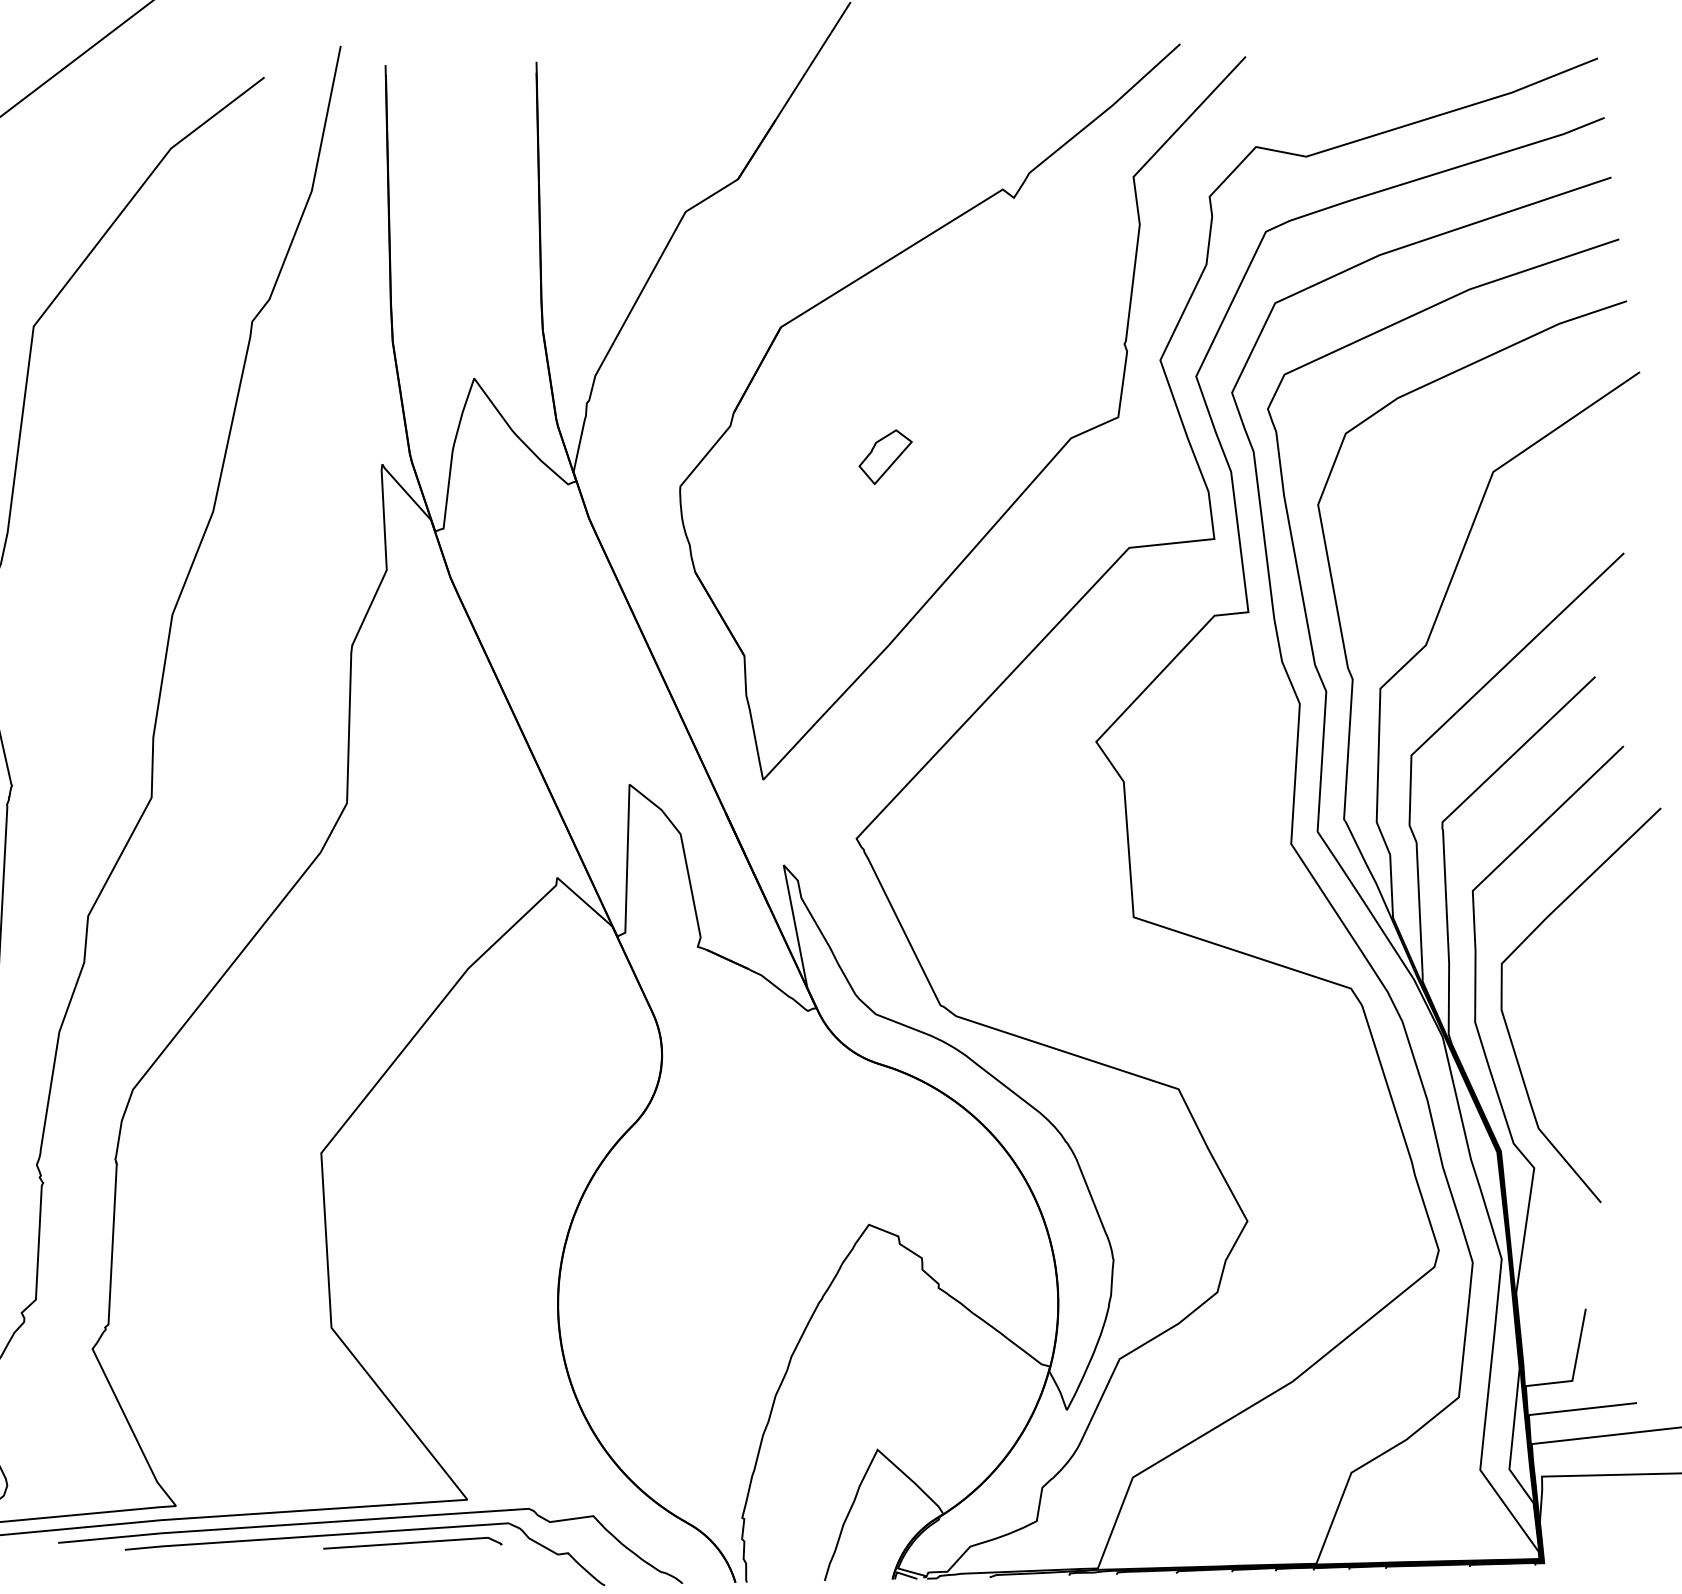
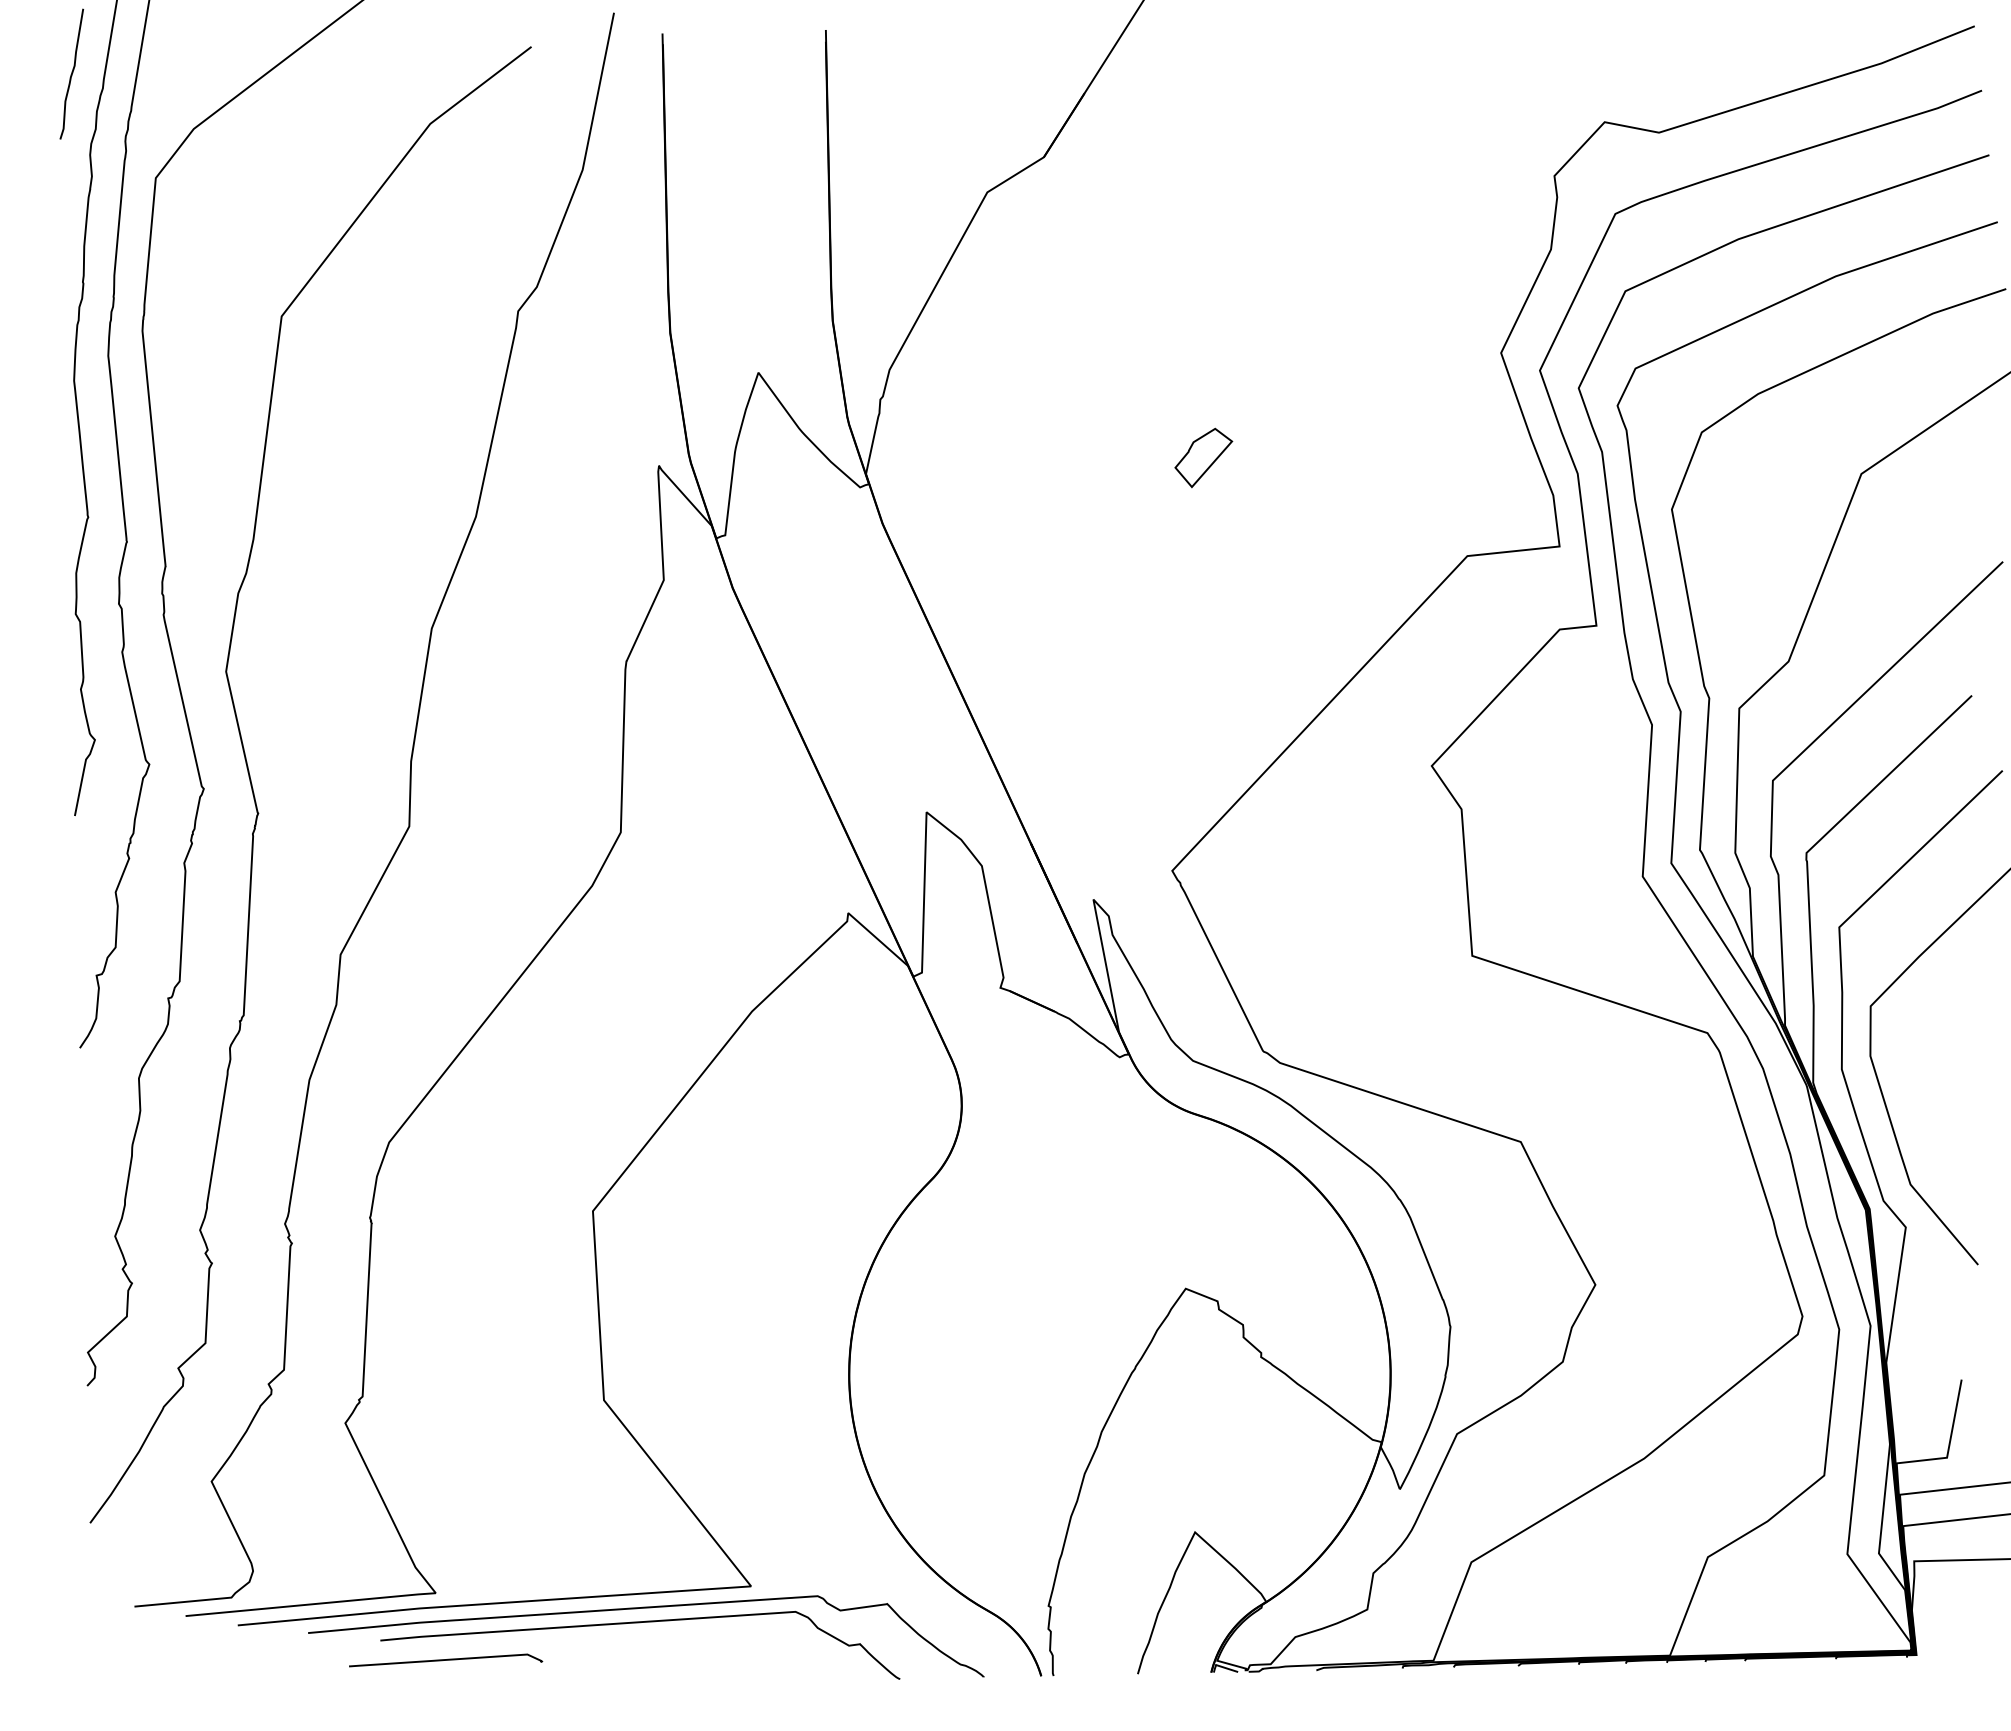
part: (1036, 475) -> (1367, 477), removed
curve: (413, 1543) -> (446, 1660), moved

